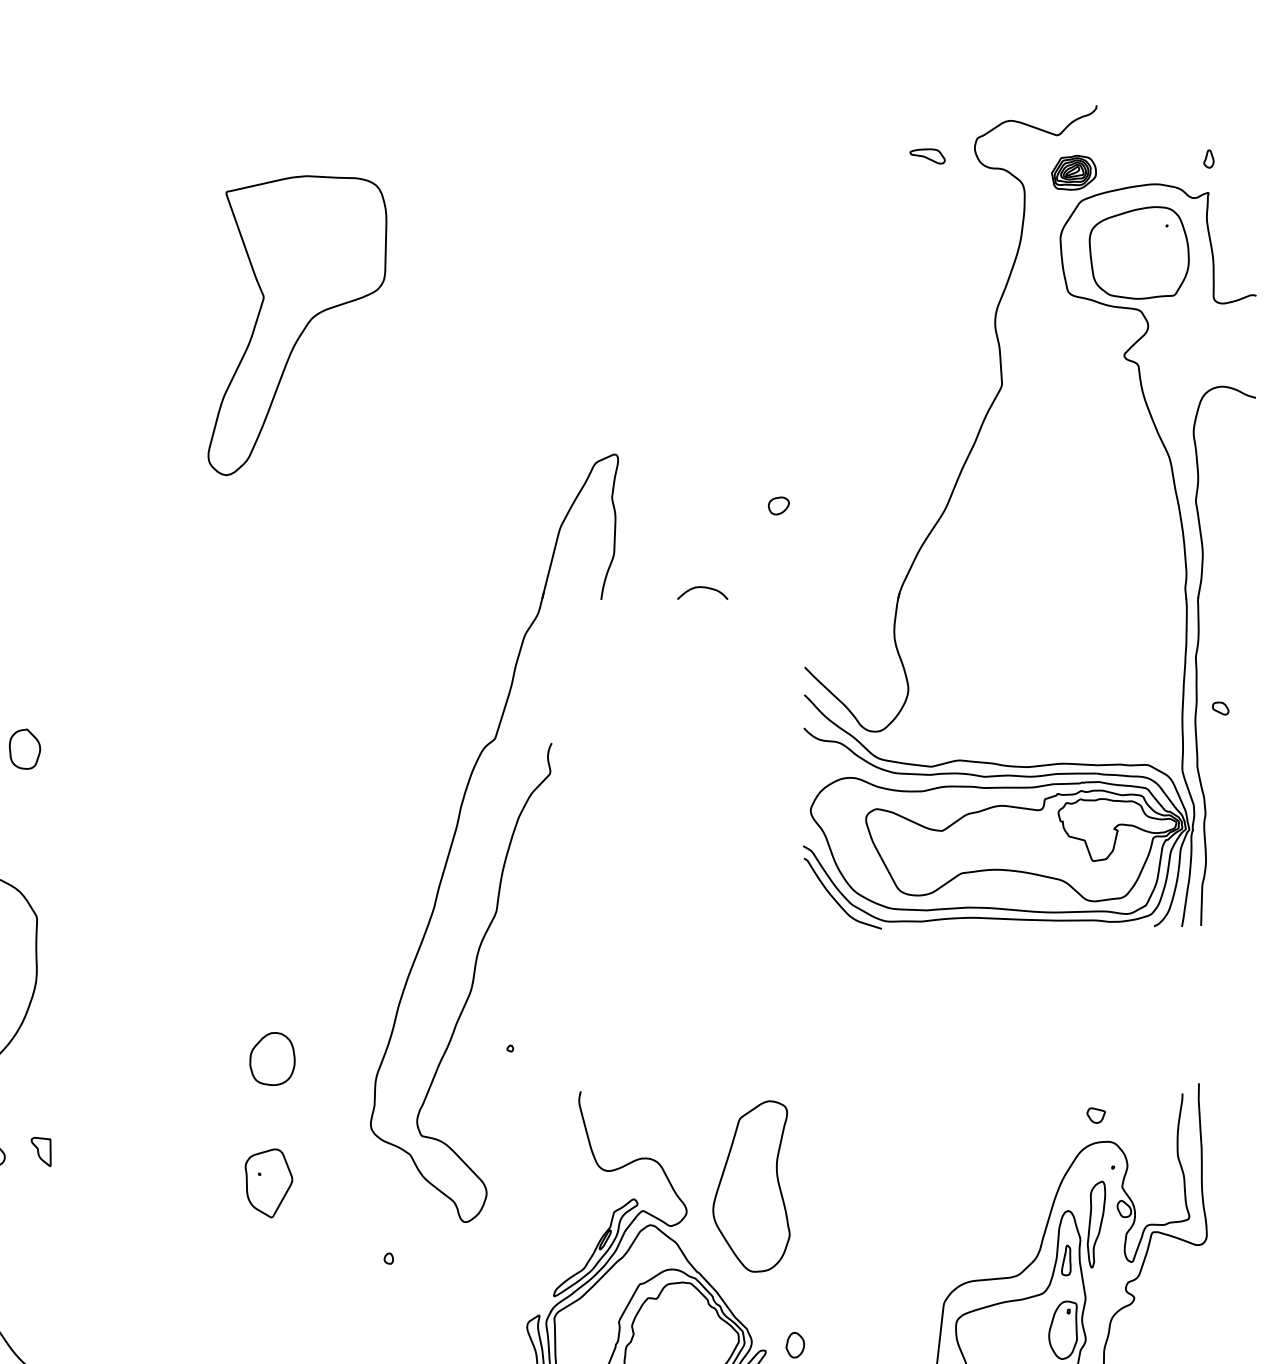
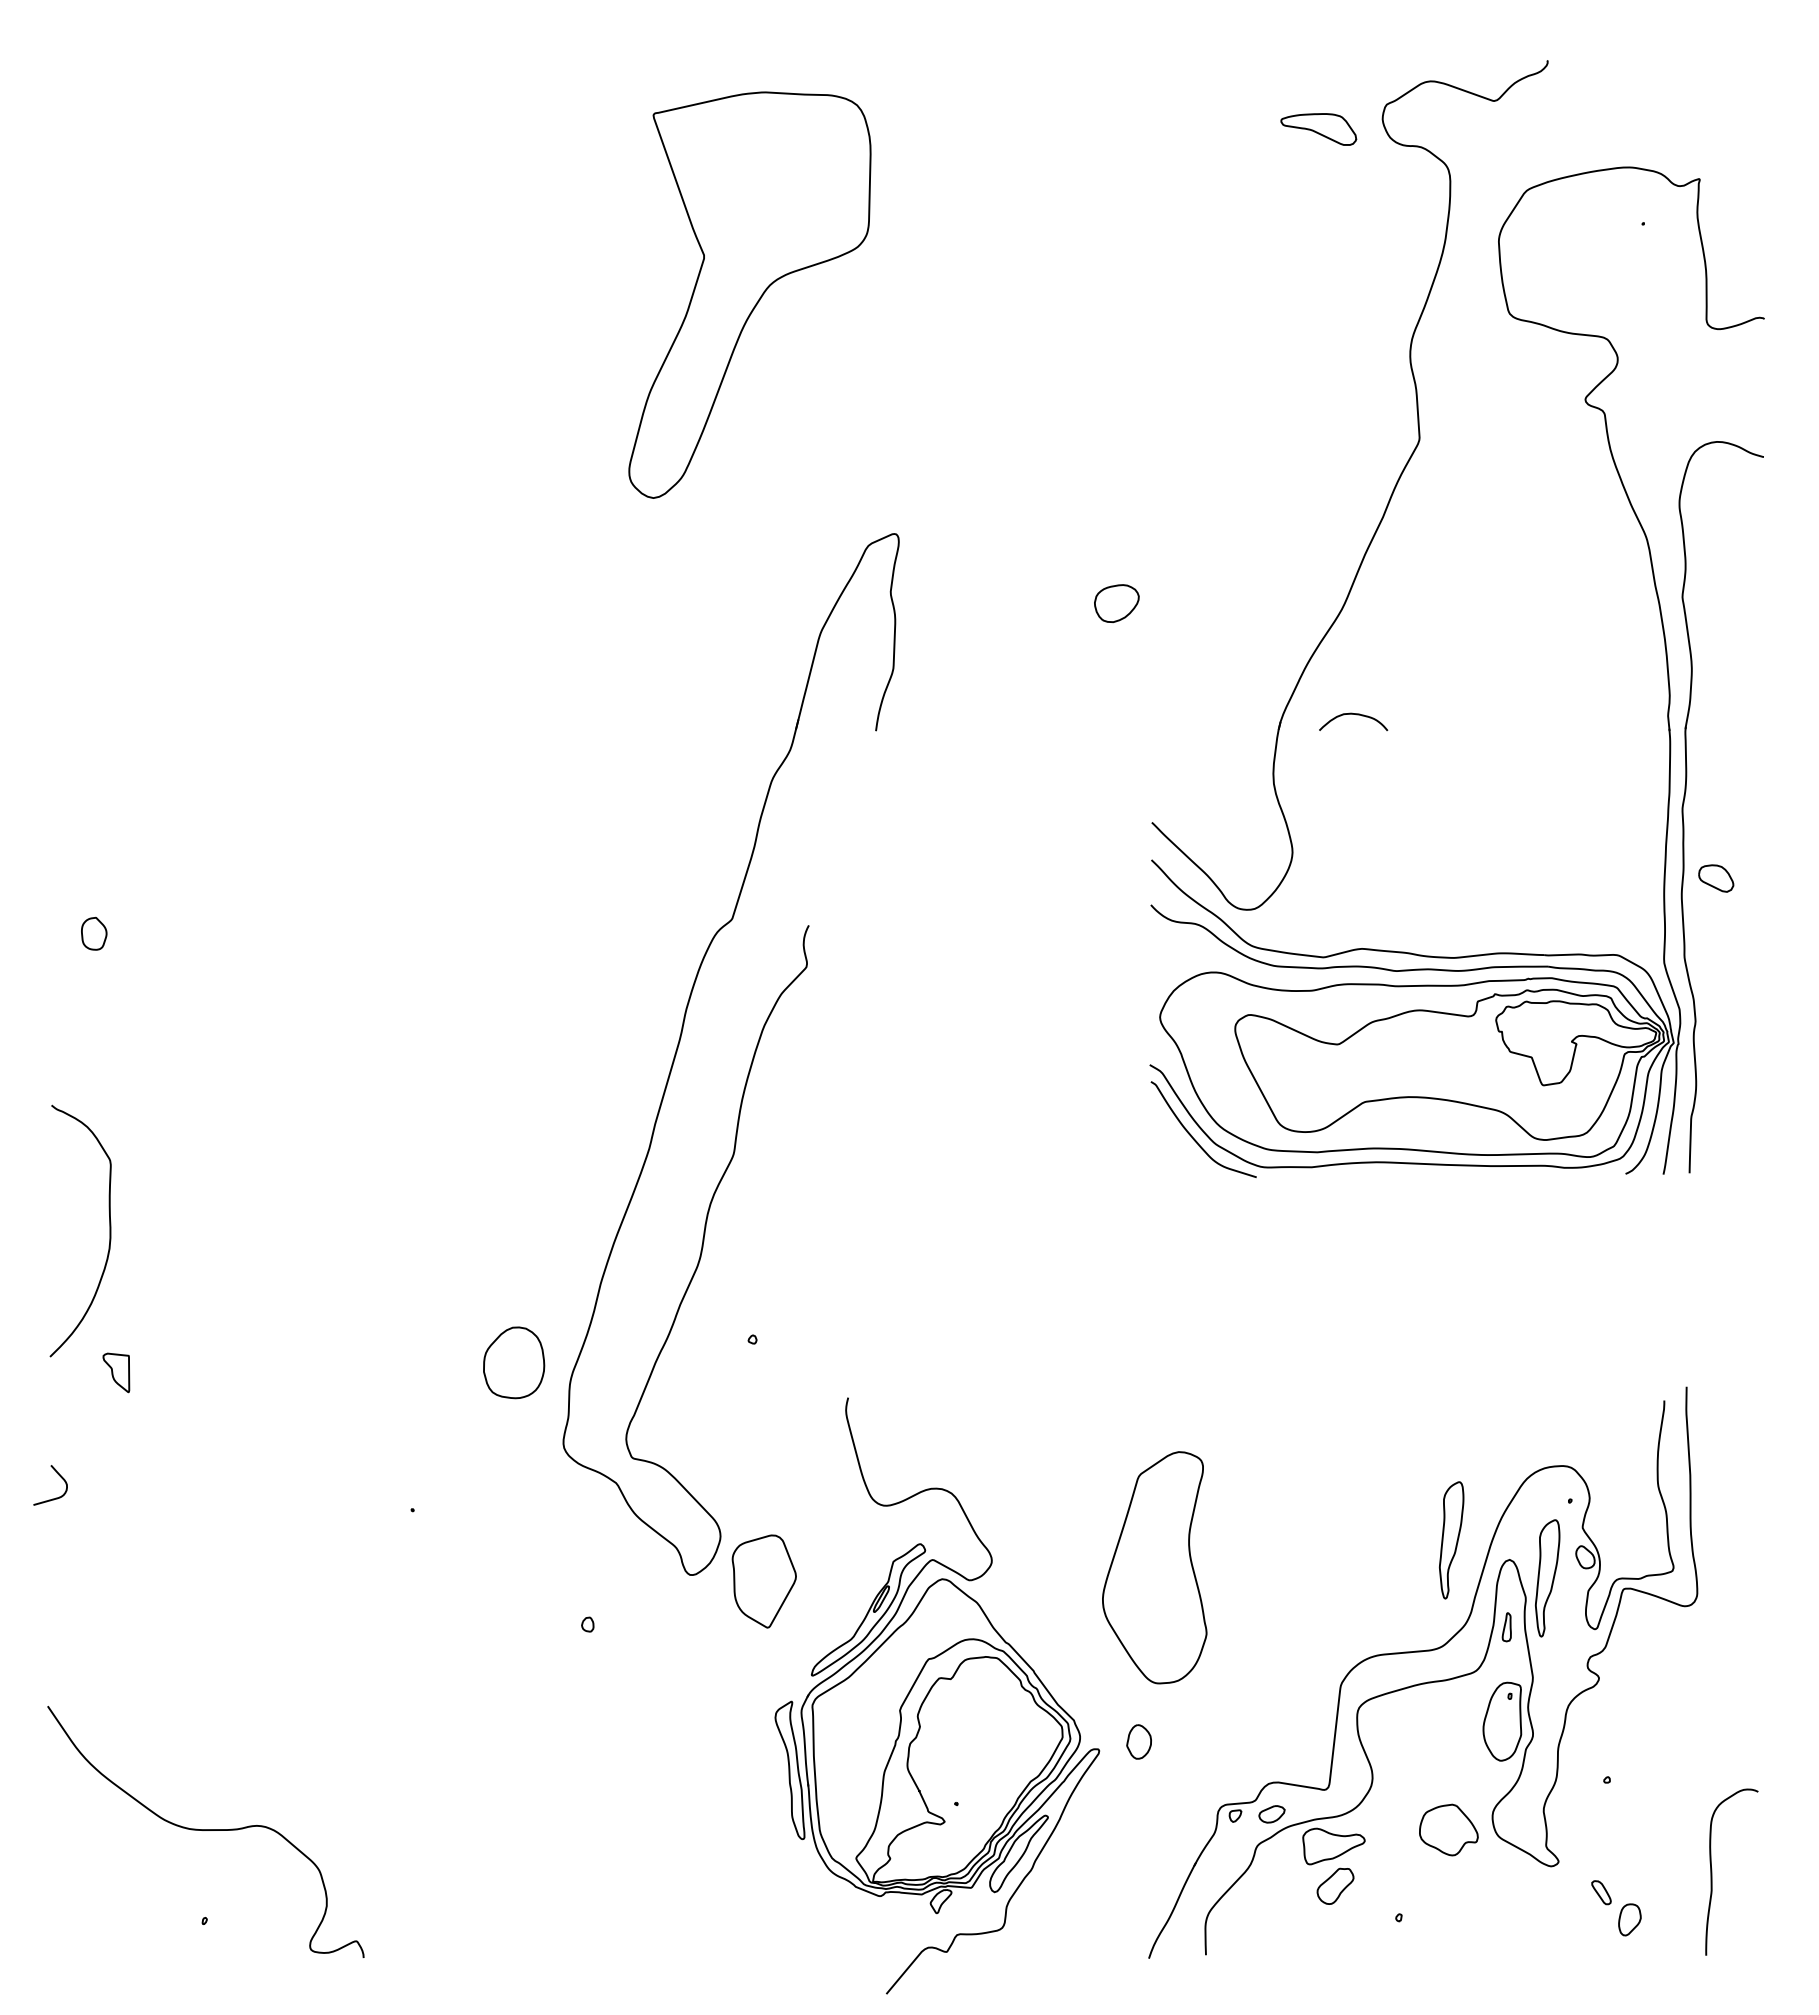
part: (927, 156) -> (1318, 129), size x1.6
part: (1208, 159) -> (1699, 133), removed
part: (1073, 172) -> (1516, 151), removed
part: (1139, 252) -> (1605, 260), removed
part: (297, 325) -> (749, 294), moved
part: (778, 505) -> (1116, 603), size x1.6
curve: (704, 588) -> (1356, 715), moved
part: (1220, 708) -> (1715, 878), size x1.6
part: (24, 749) -> (93, 933), size x0.6
part: (272, 1058) -> (514, 1362), moved
part: (1095, 1115) -> (1546, 1430), removed
part: (41, 1151) -> (116, 1372), moved
part: (268, 1183) -> (763, 1581), moved
part: (751, 1186) -> (1154, 1567), moved
part: (1025, 1196) -> (1451, 1540), added
part: (1066, 1260) -> (1506, 1627), size x0.7

